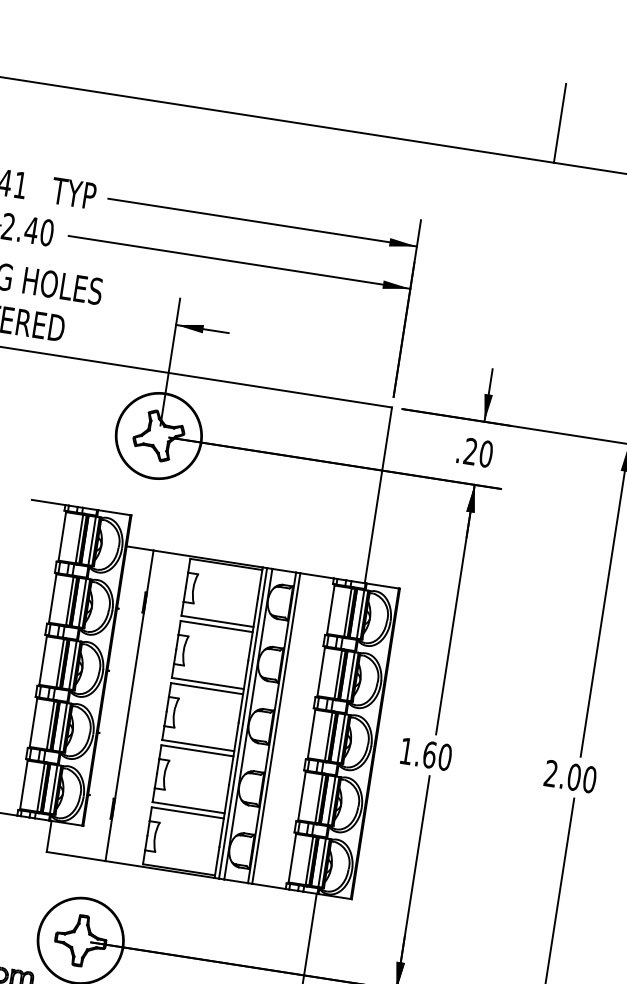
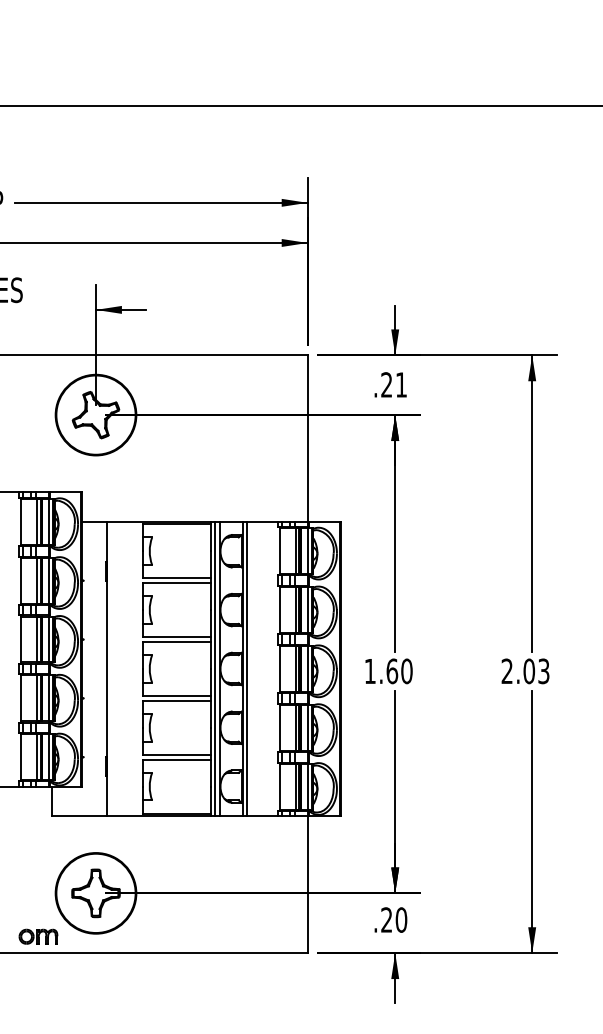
line: (560, 123) -> (422, 68), removed
text: (486, 453) -> (401, 384), .20 -> .21
text: (589, 779) -> (543, 671), 2.00 -> 2.03

